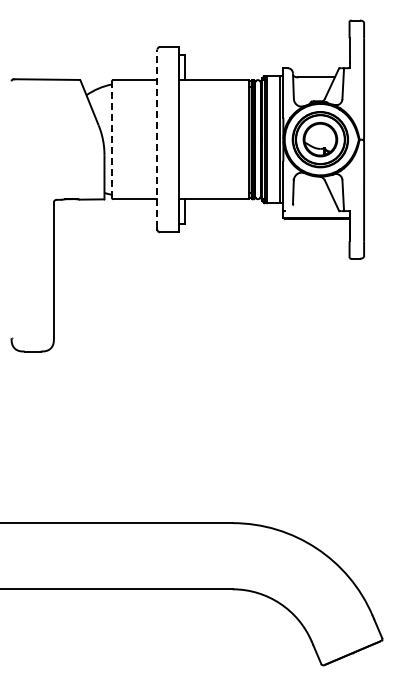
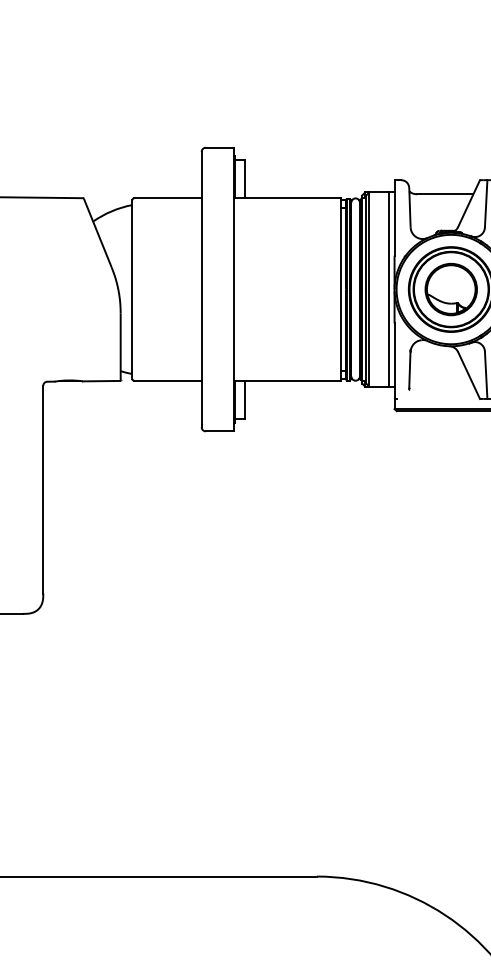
line: (157, 138) -> (201, 287), dashed -> solid
line: (111, 139) -> (131, 289), dashed -> solid

